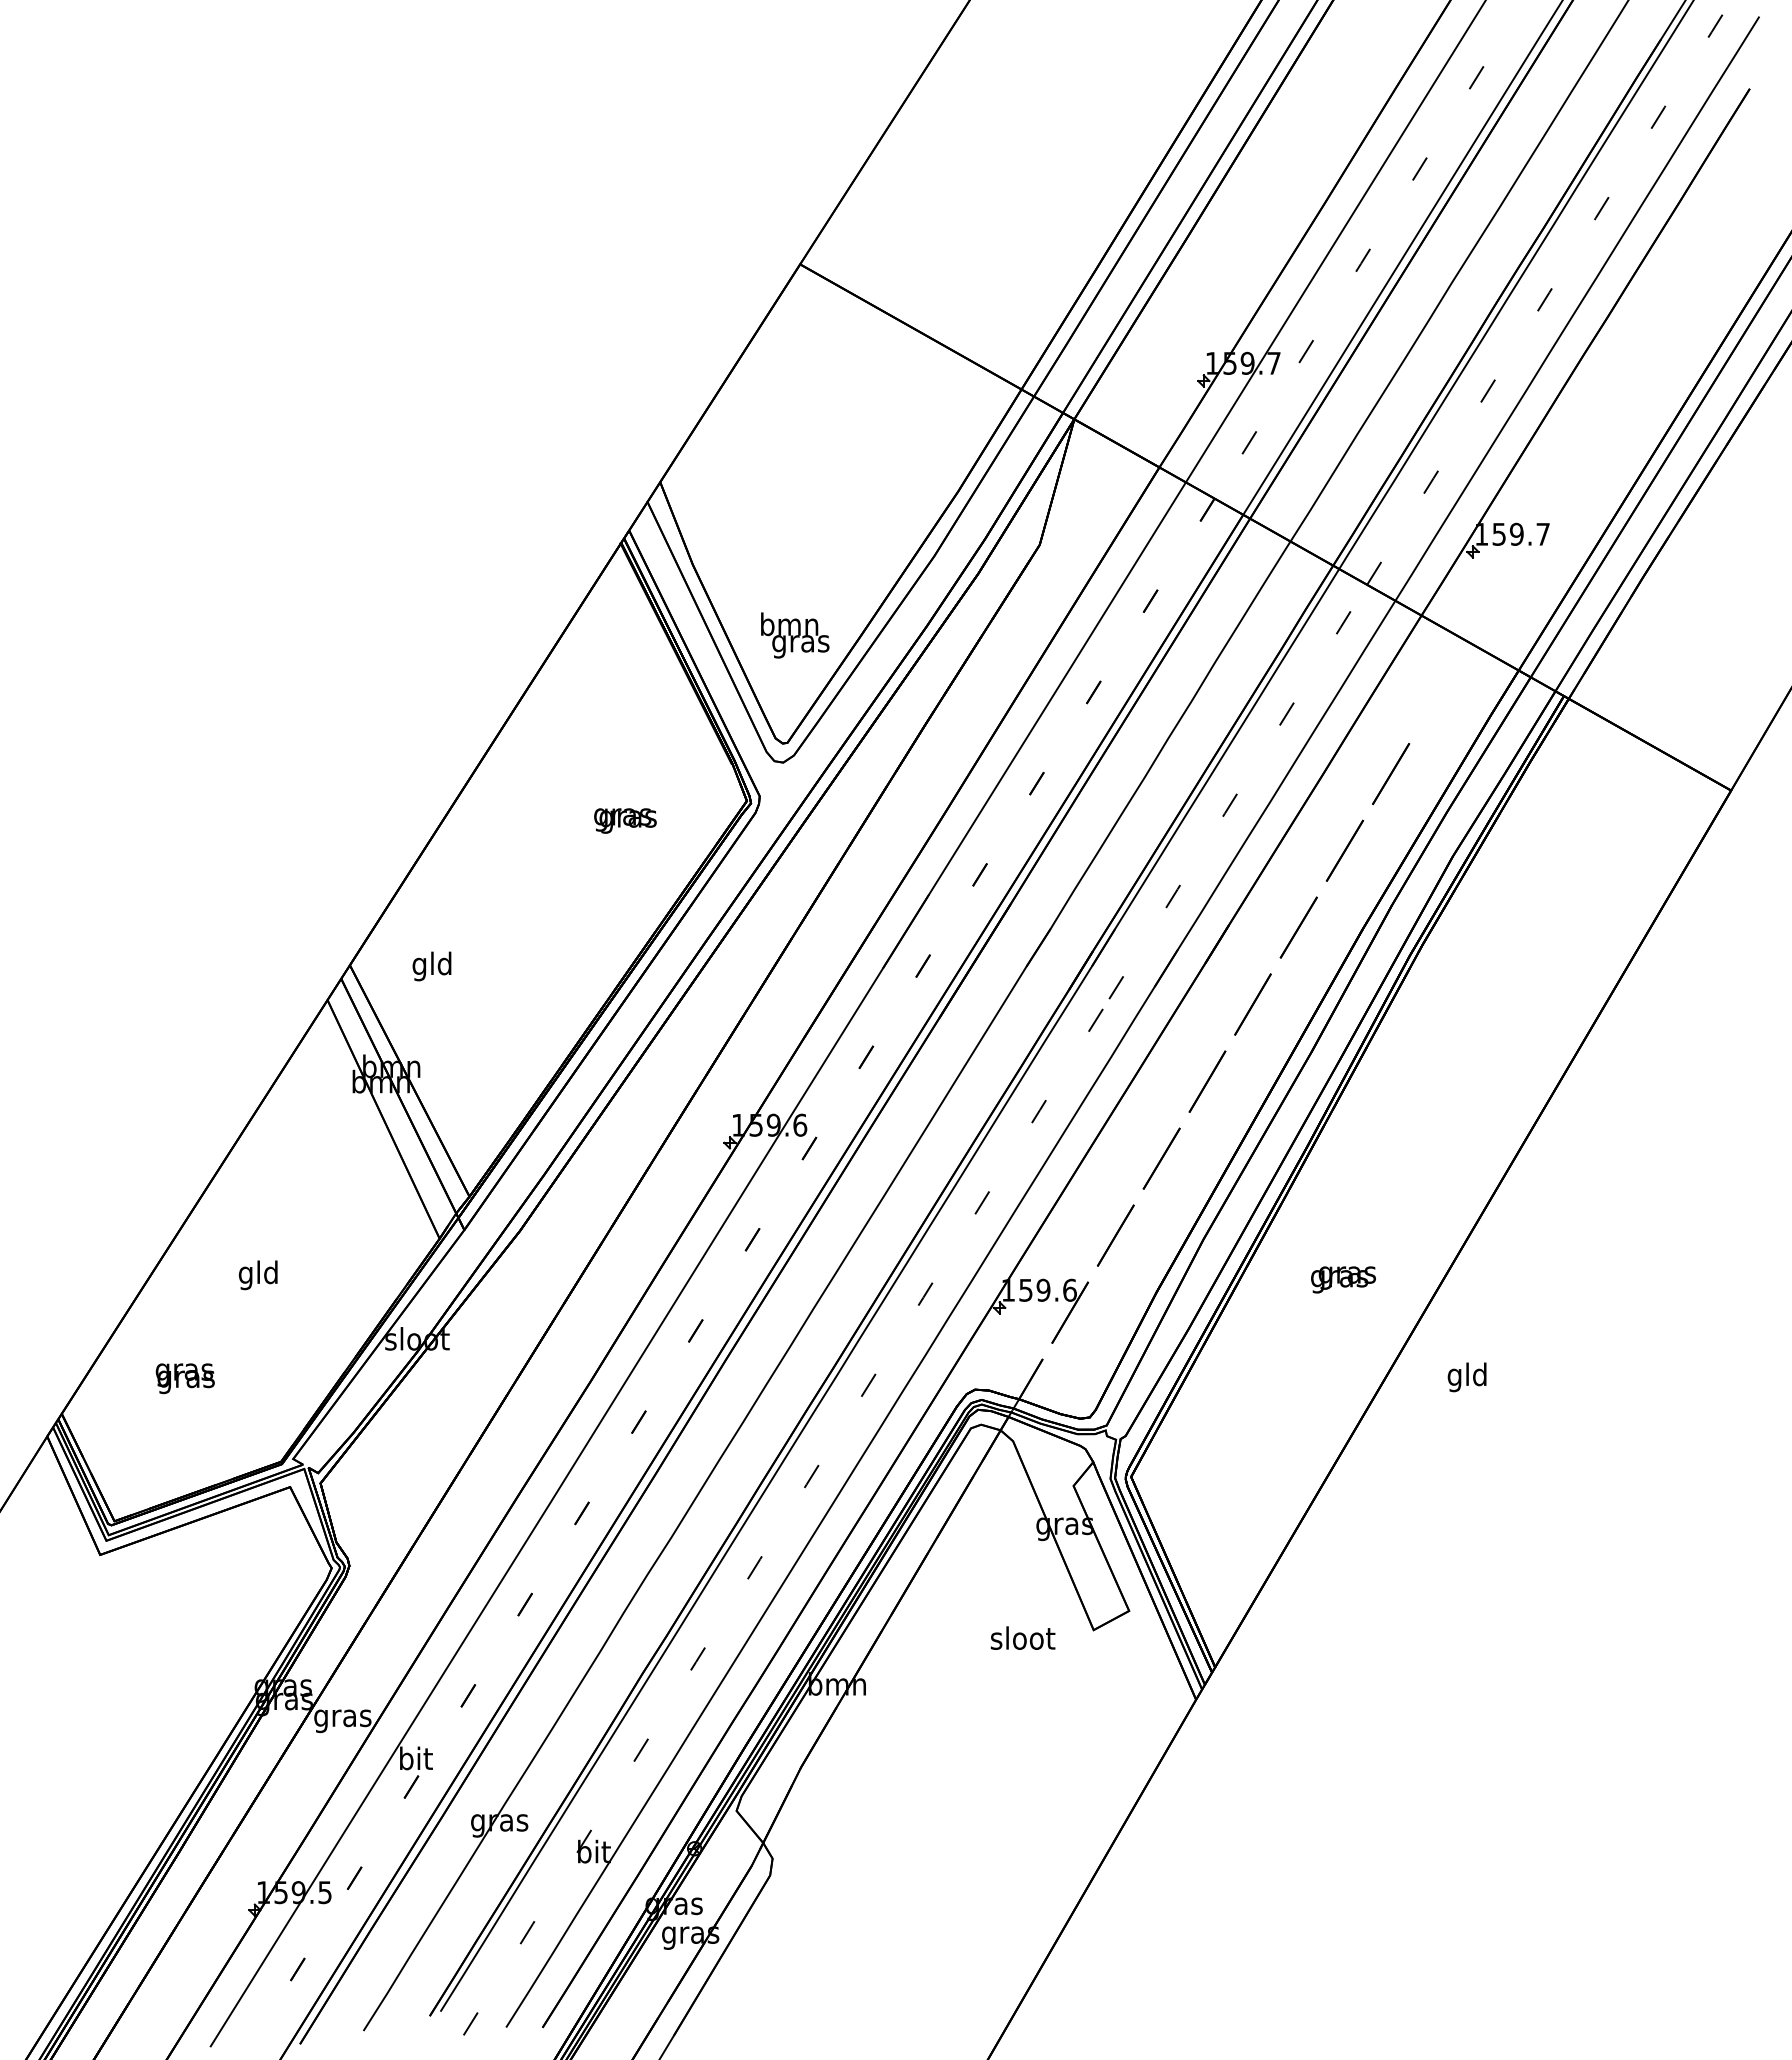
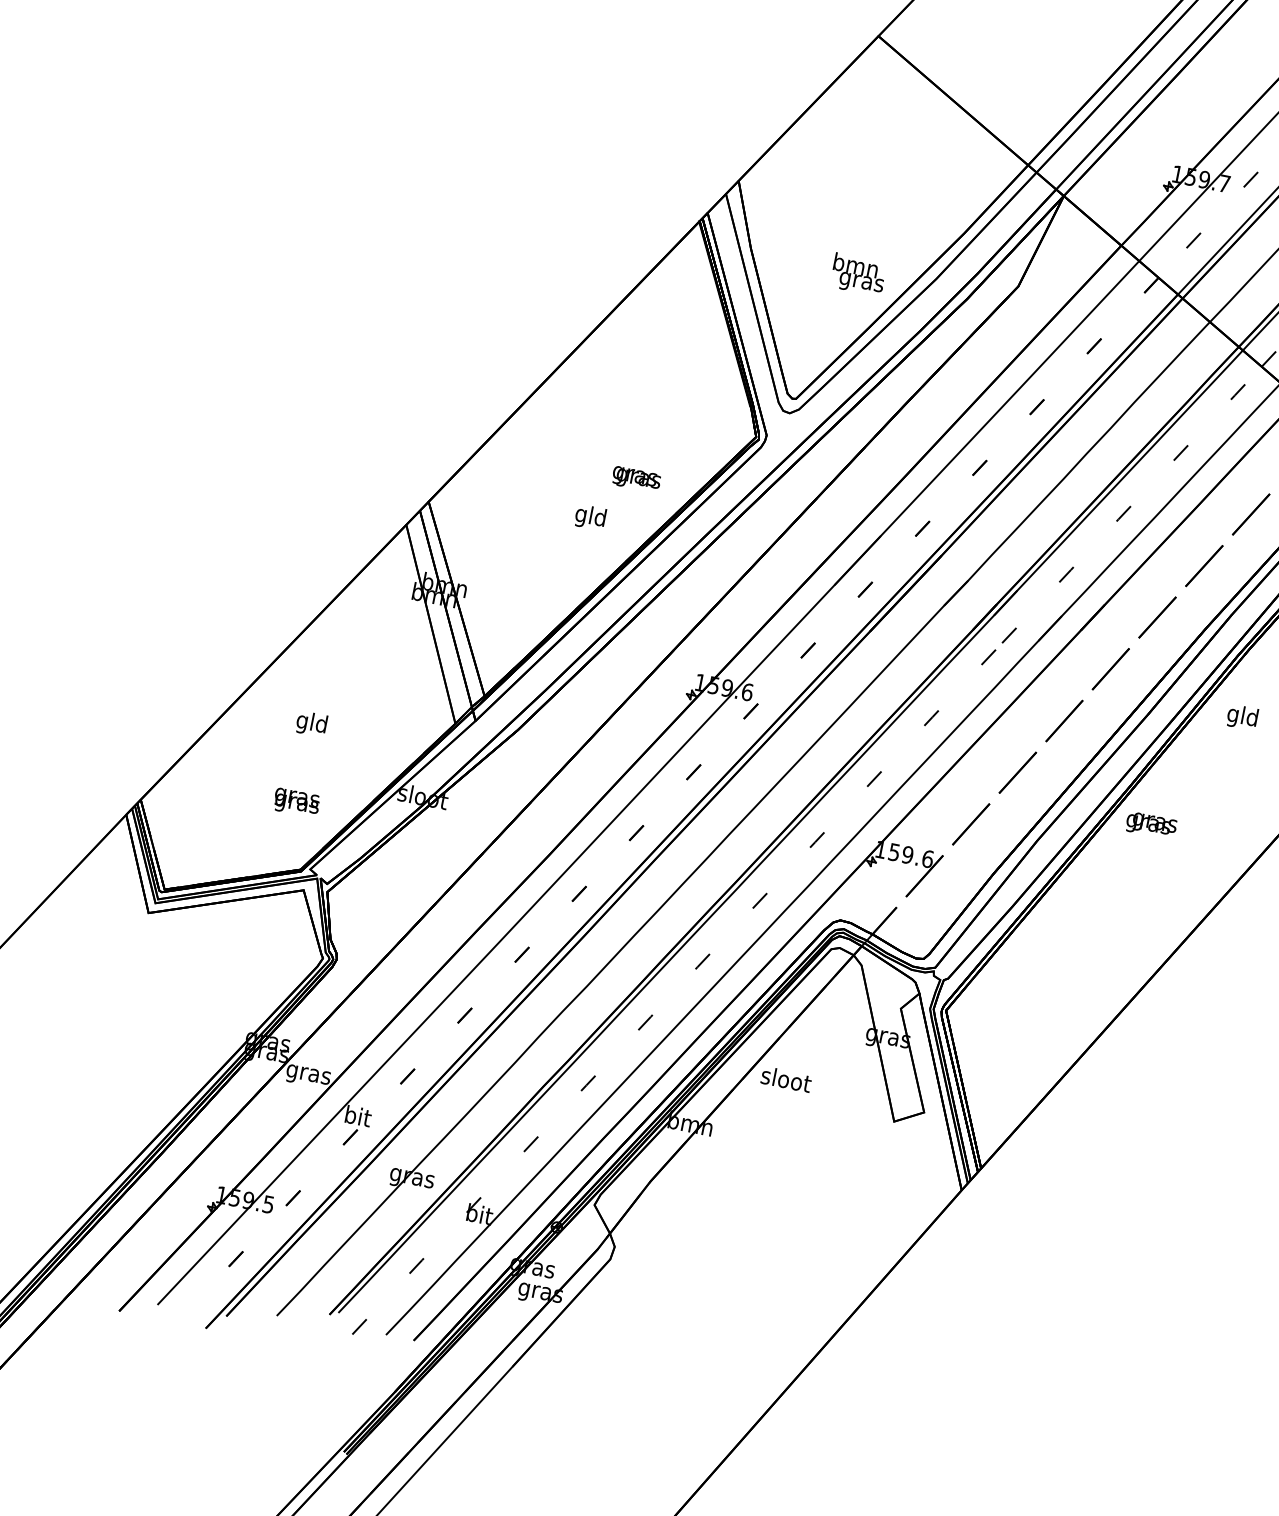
text: (795, 635) -> (858, 274), moved
text: (625, 820) -> (636, 479), moved
text: (431, 966) -> (590, 517), moved
text: (1343, 1279) -> (1151, 825), moved
text: (1466, 1377) -> (1241, 717), moved
text: (184, 1378) -> (296, 802), moved
text: (1022, 1637) -> (786, 1078), moved

